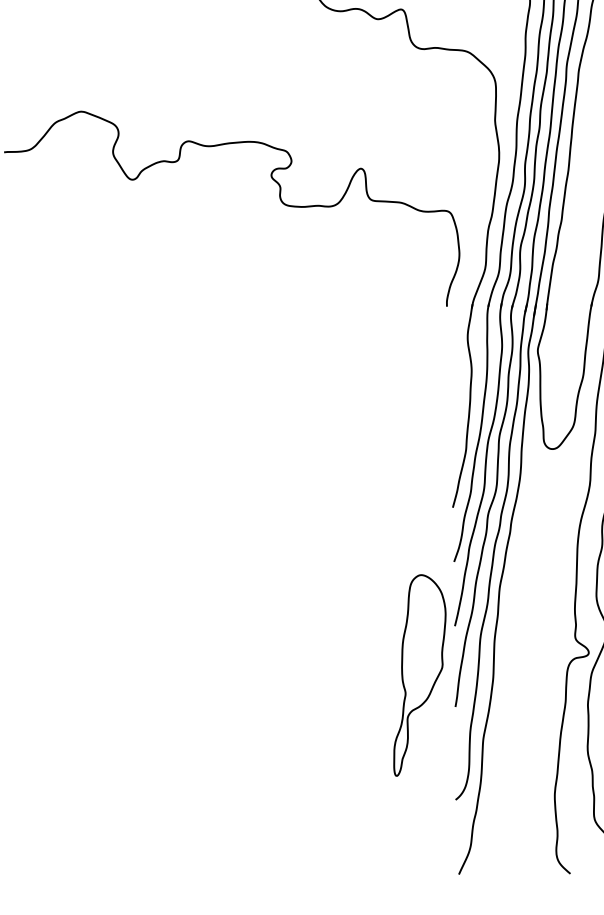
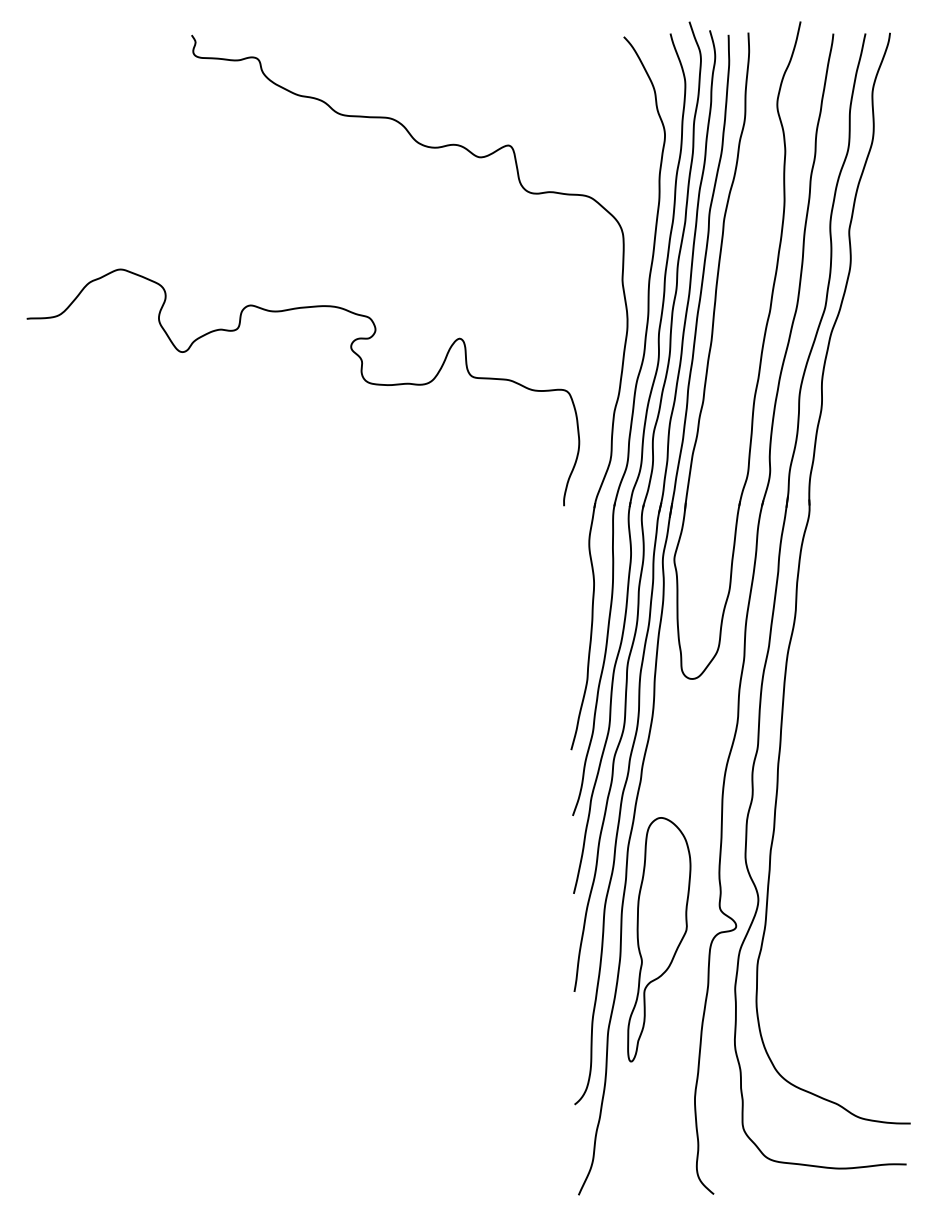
part: (420, 675) -> (659, 939), moved

